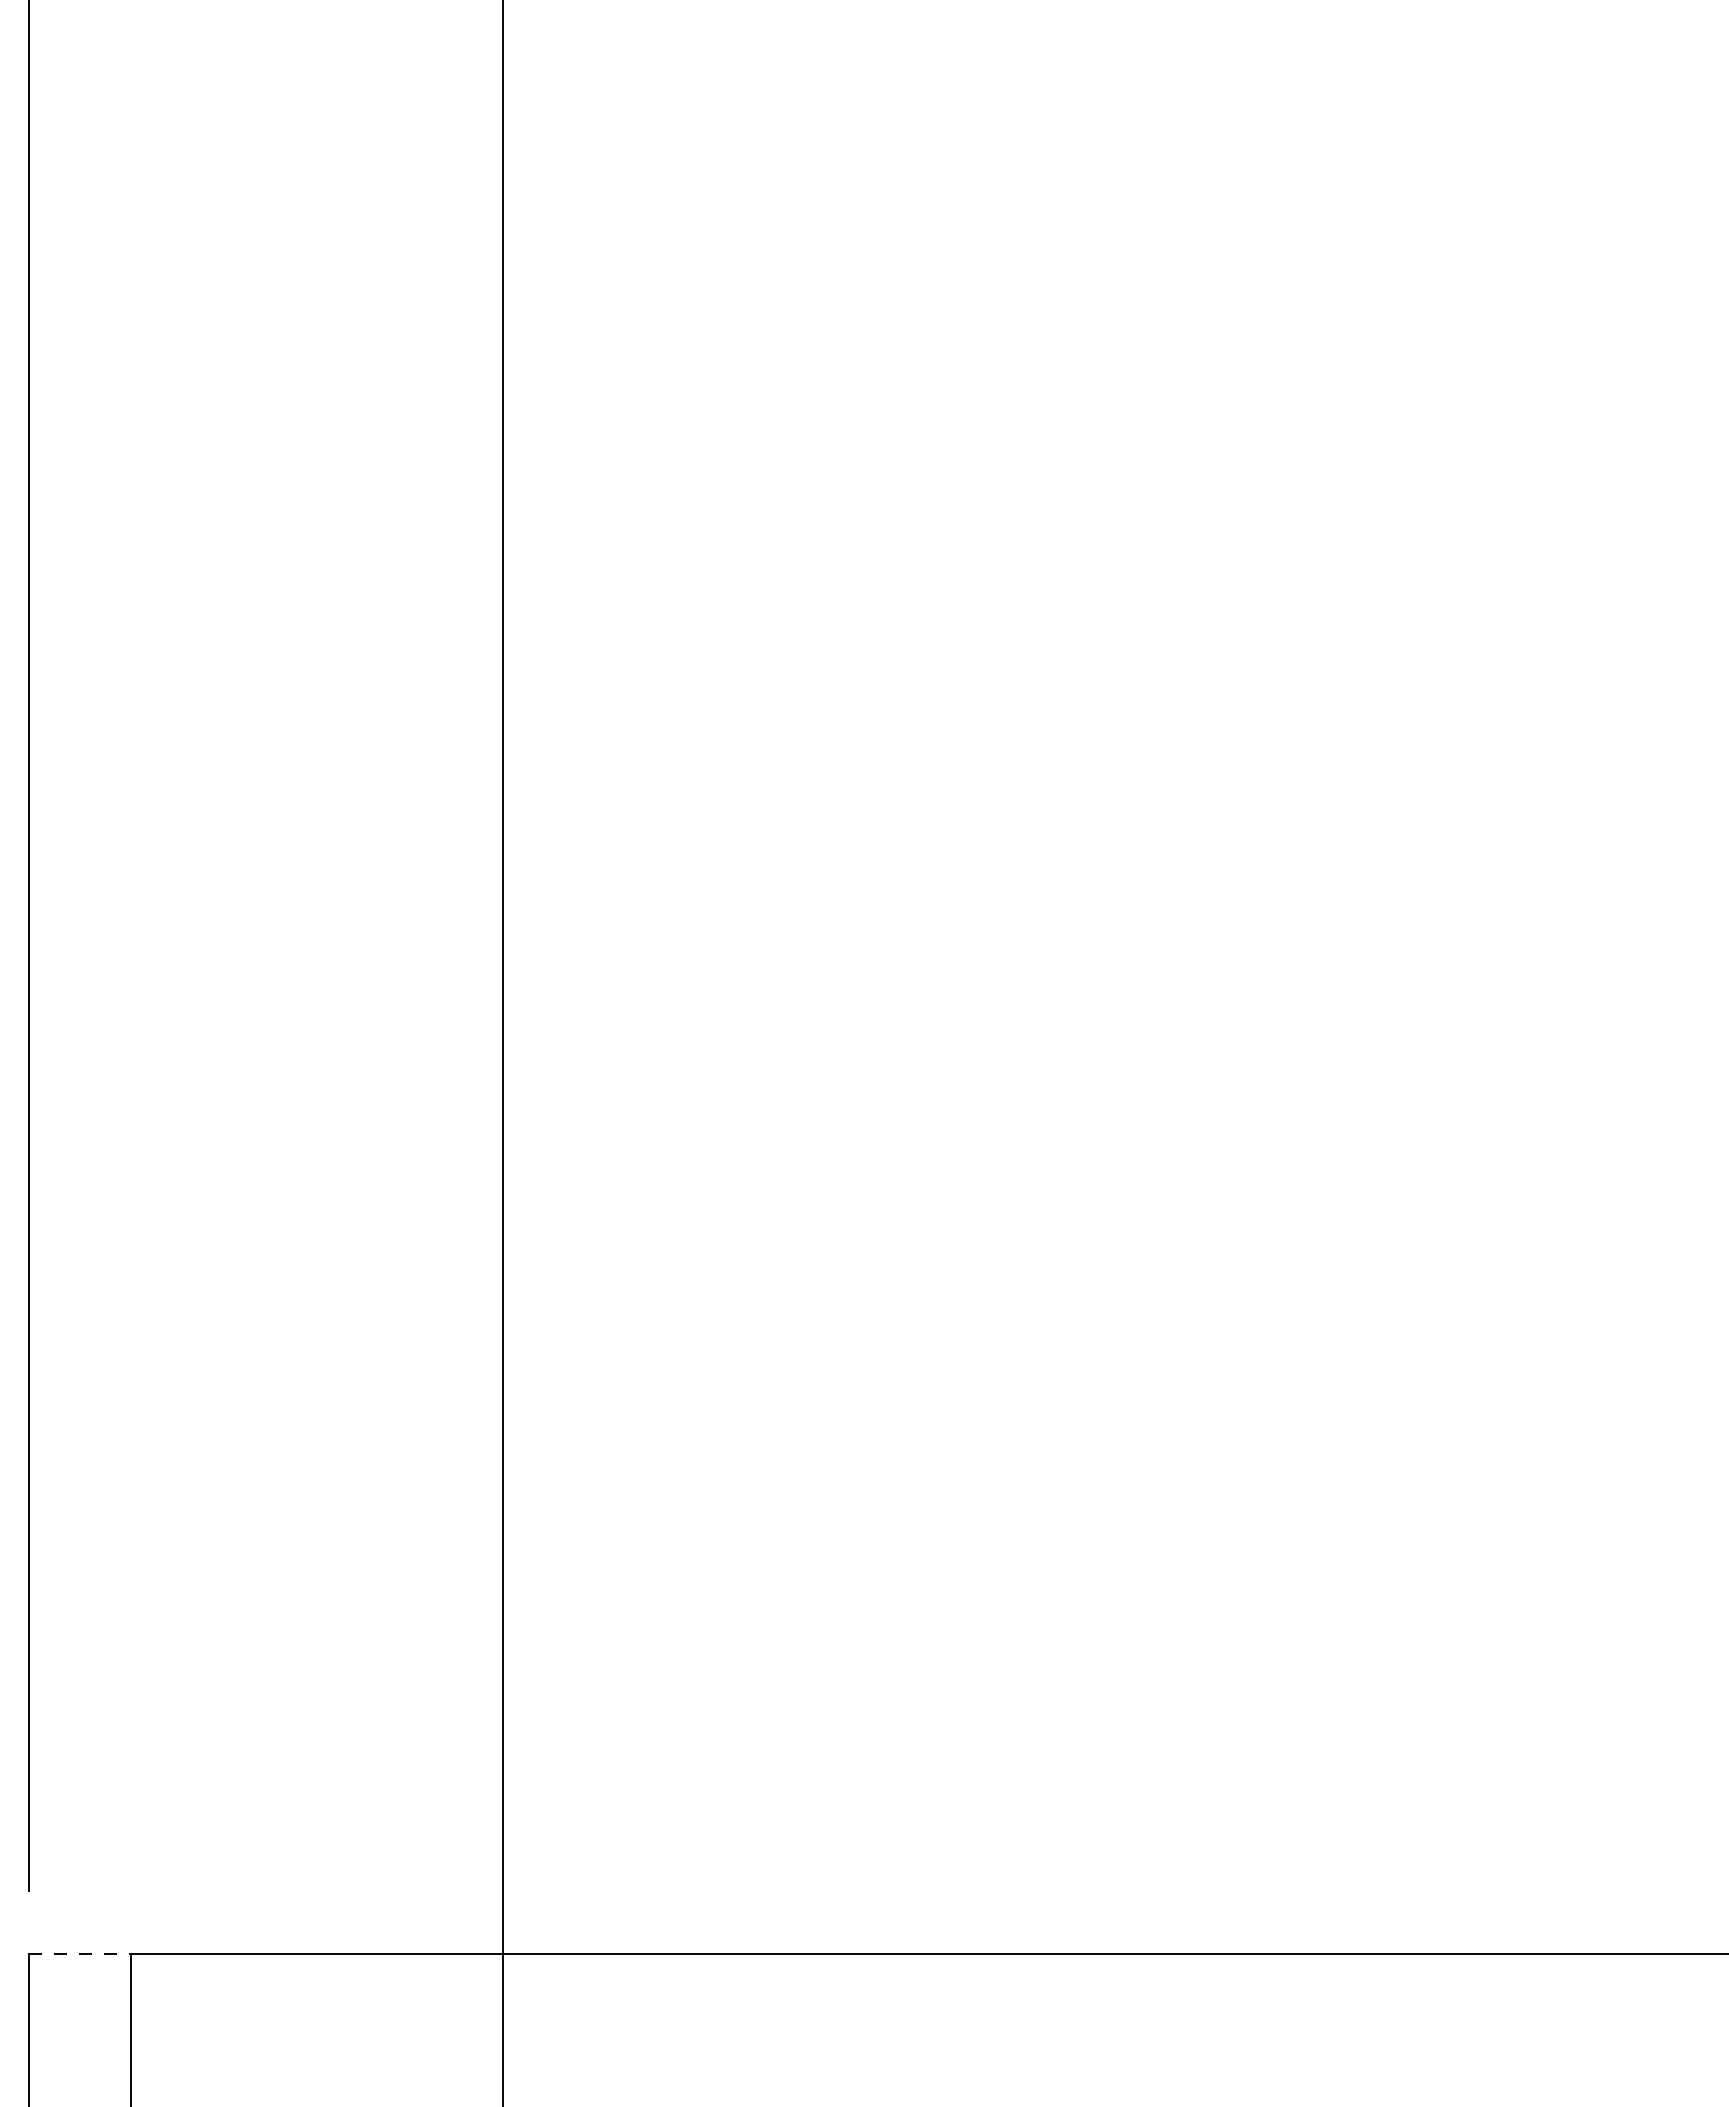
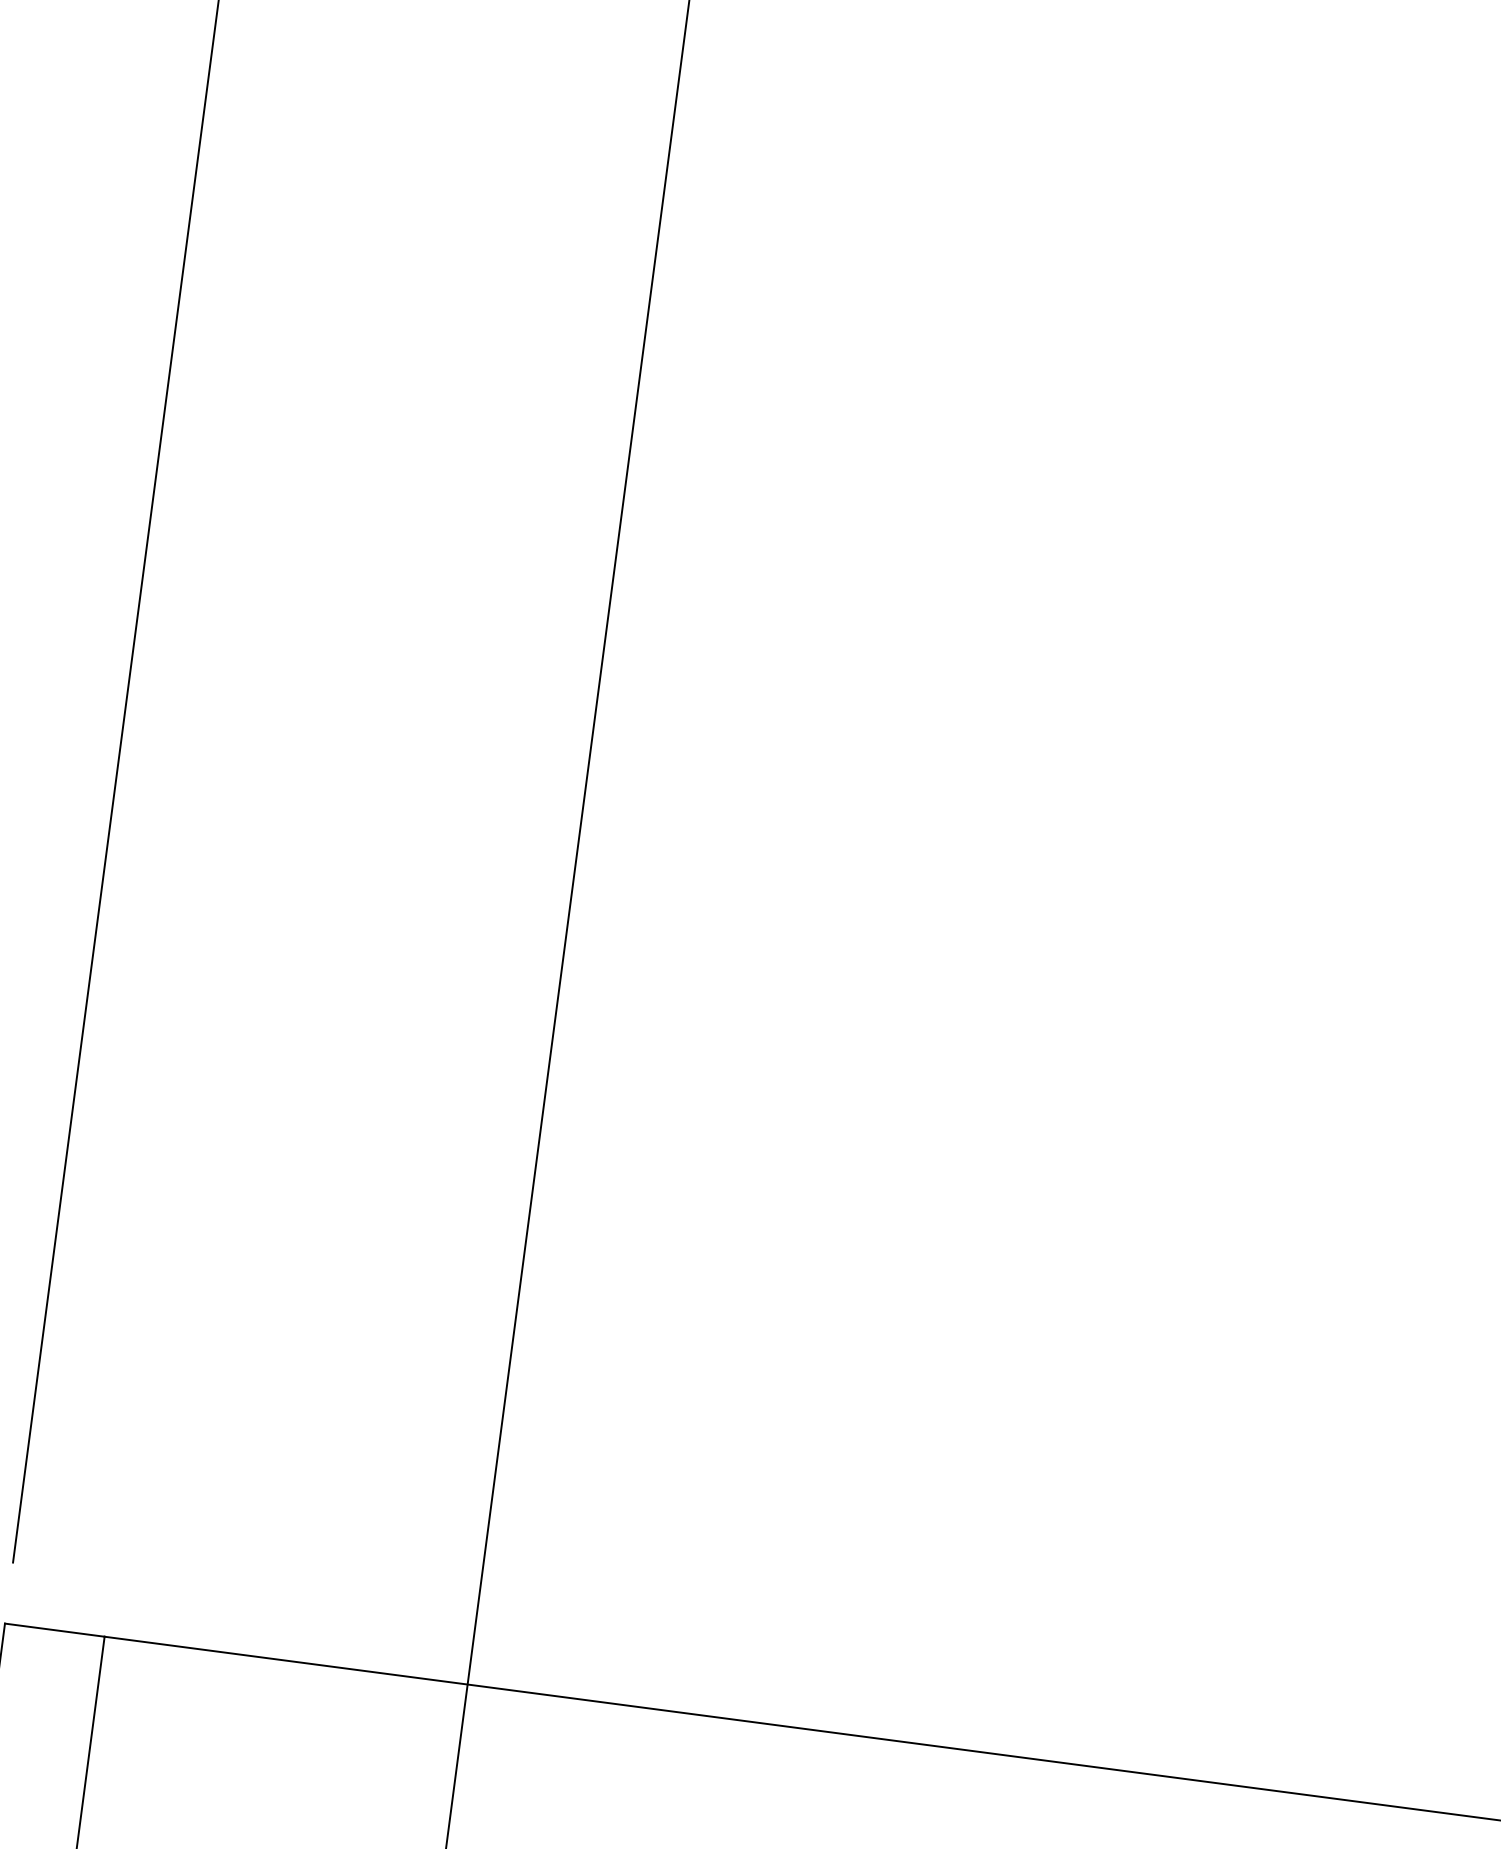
line: (80, 1953) -> (55, 1629), dashed -> solid

